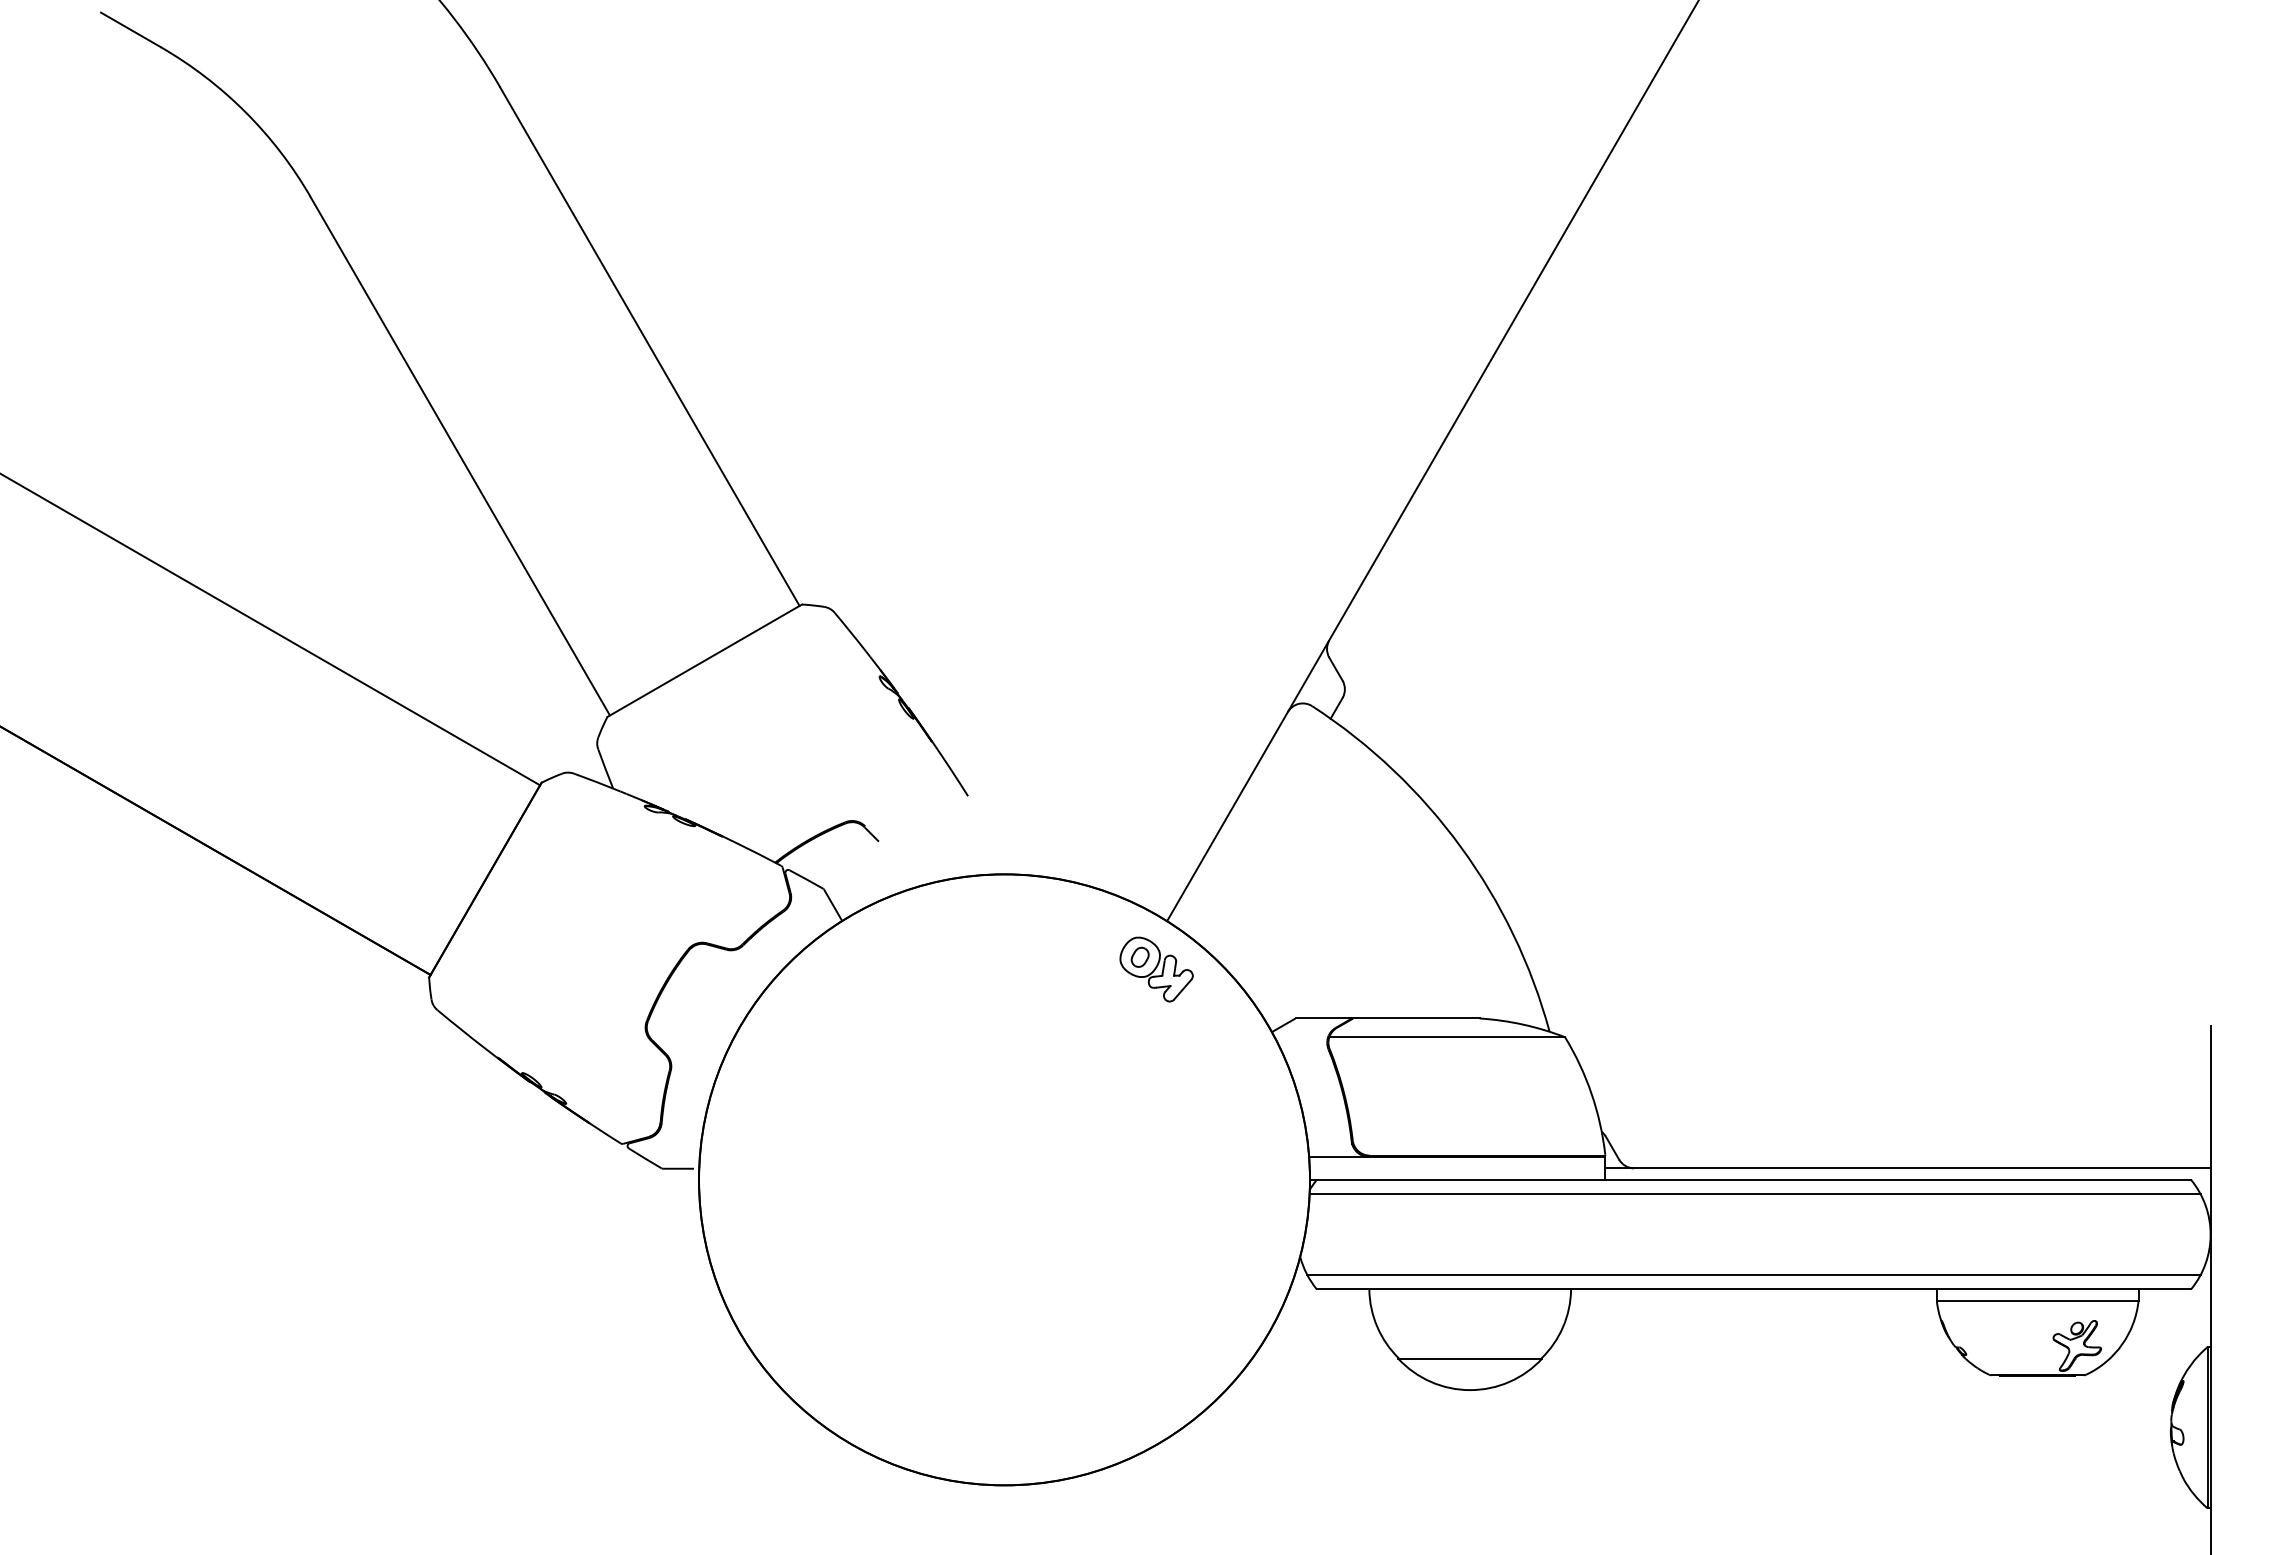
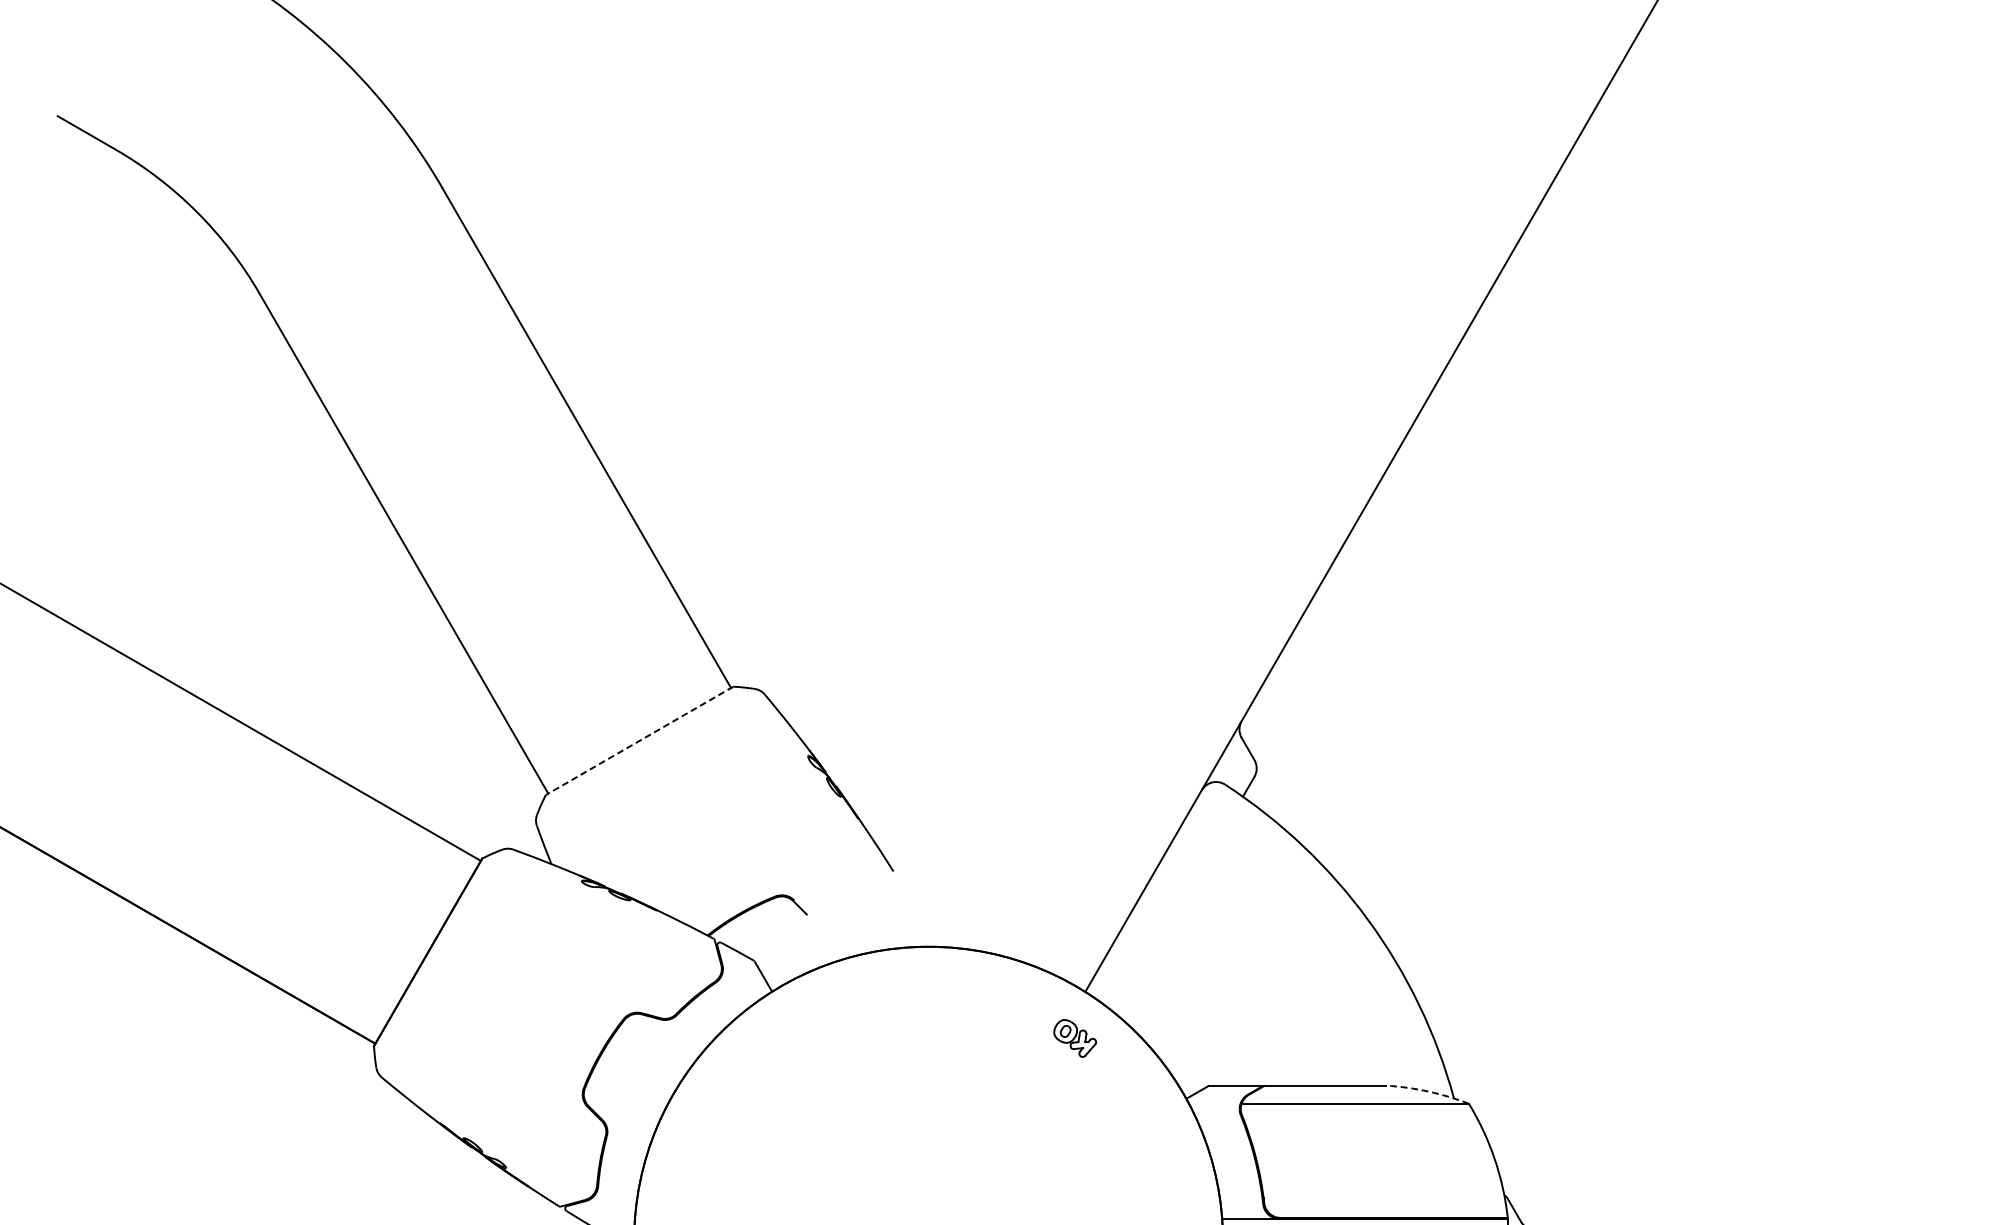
line: (704, 660) -> (639, 740), solid -> dashed
part: (1156, 969) -> (1075, 1038), size x0.6
arc: (1522, 1024) -> (1427, 1091), solid -> dashed

